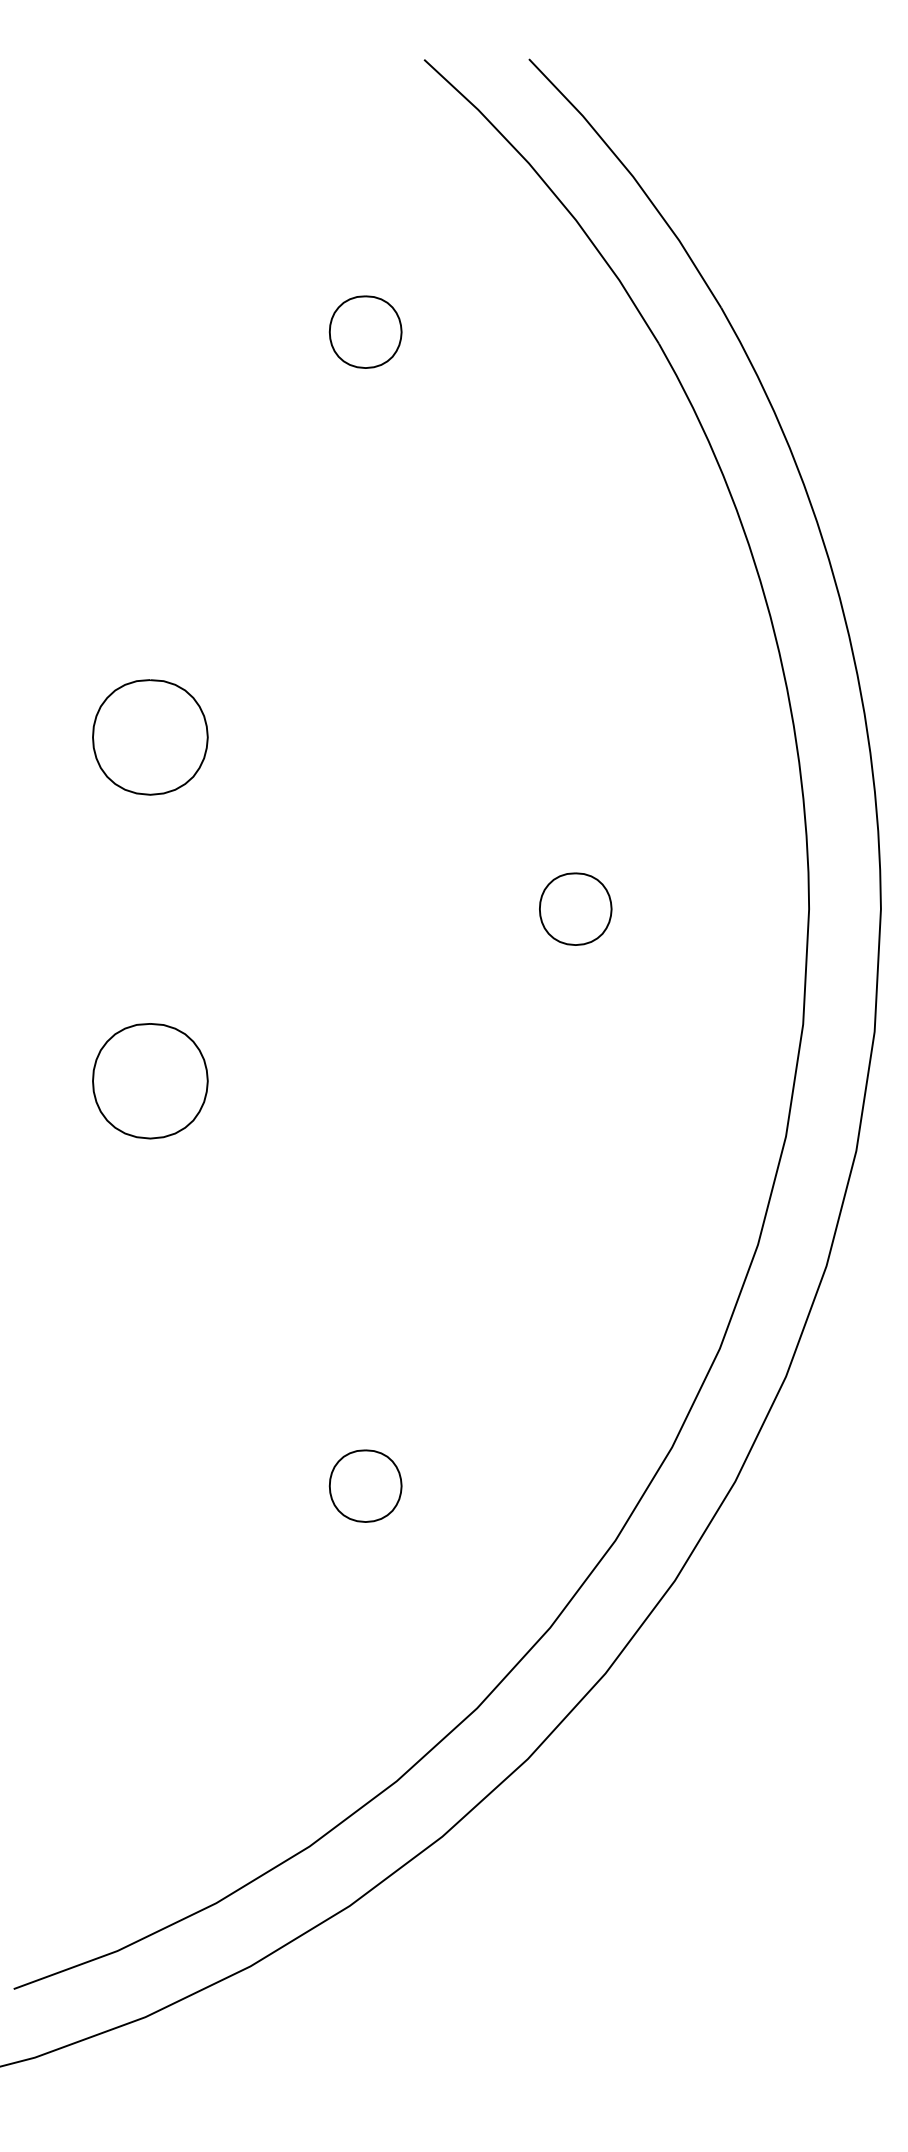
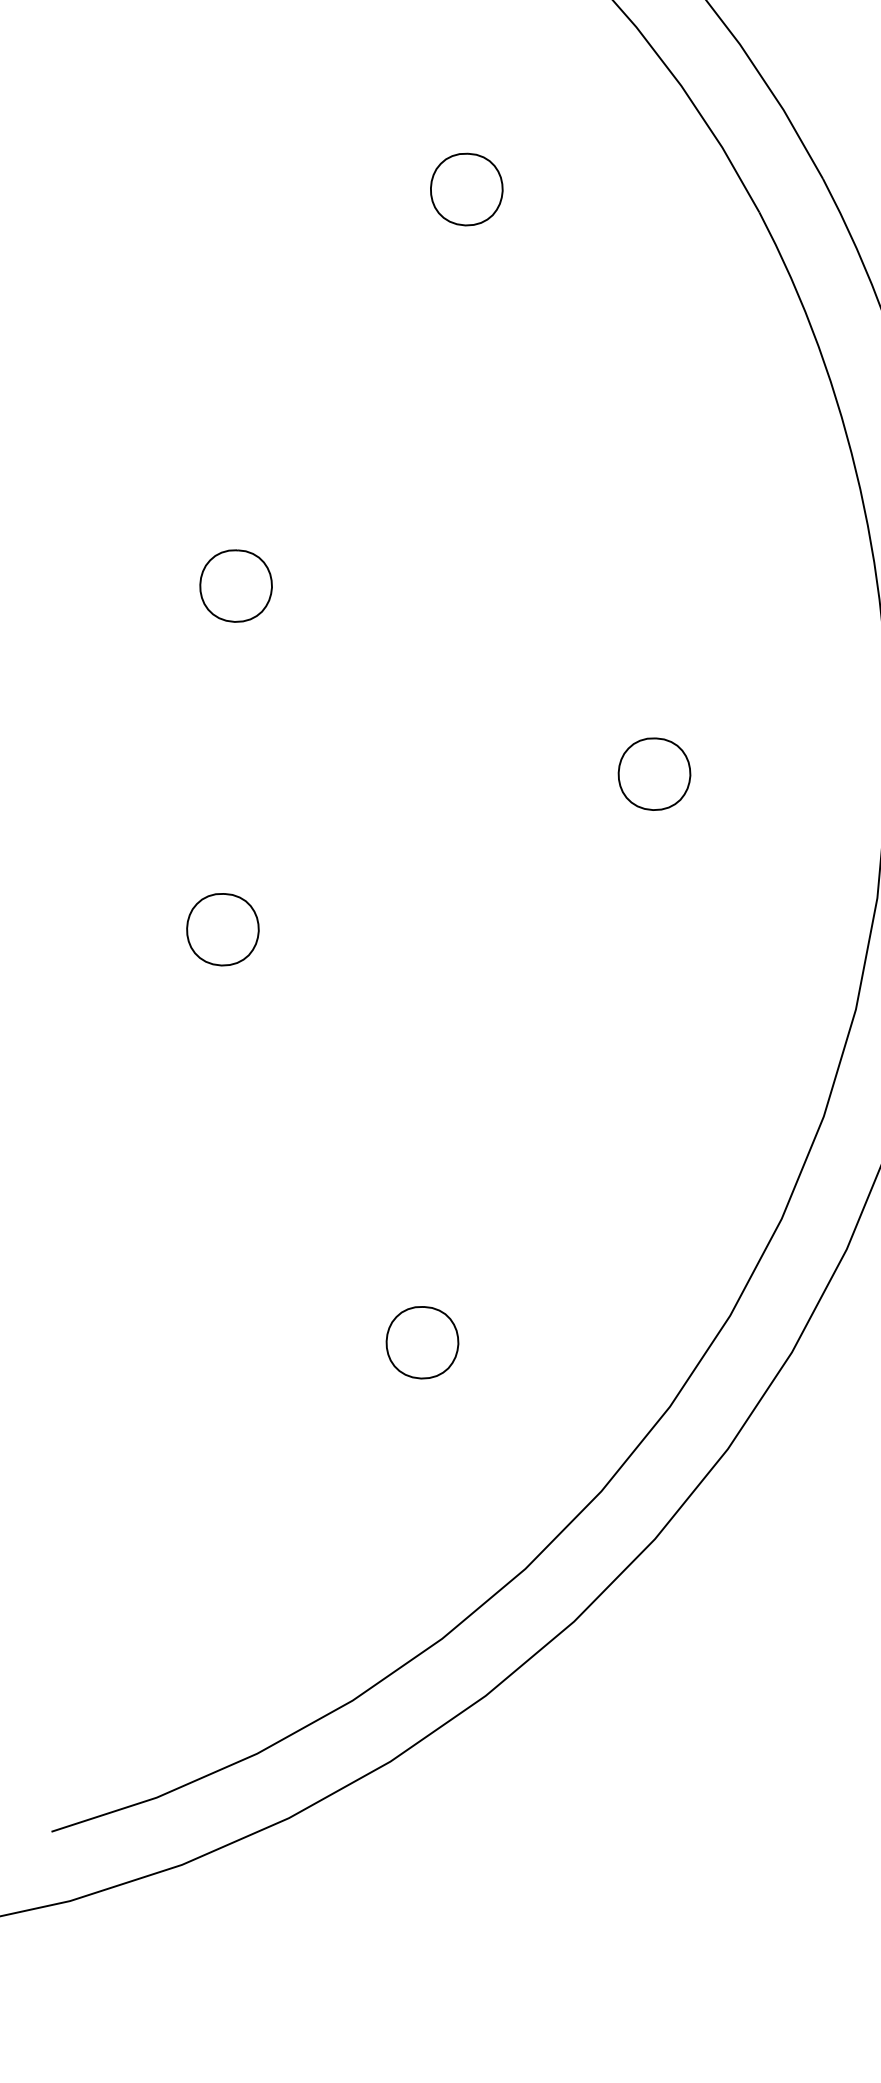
part: (150, 736) -> (236, 585), size x0.62
part: (150, 1080) -> (223, 929), size x0.62

